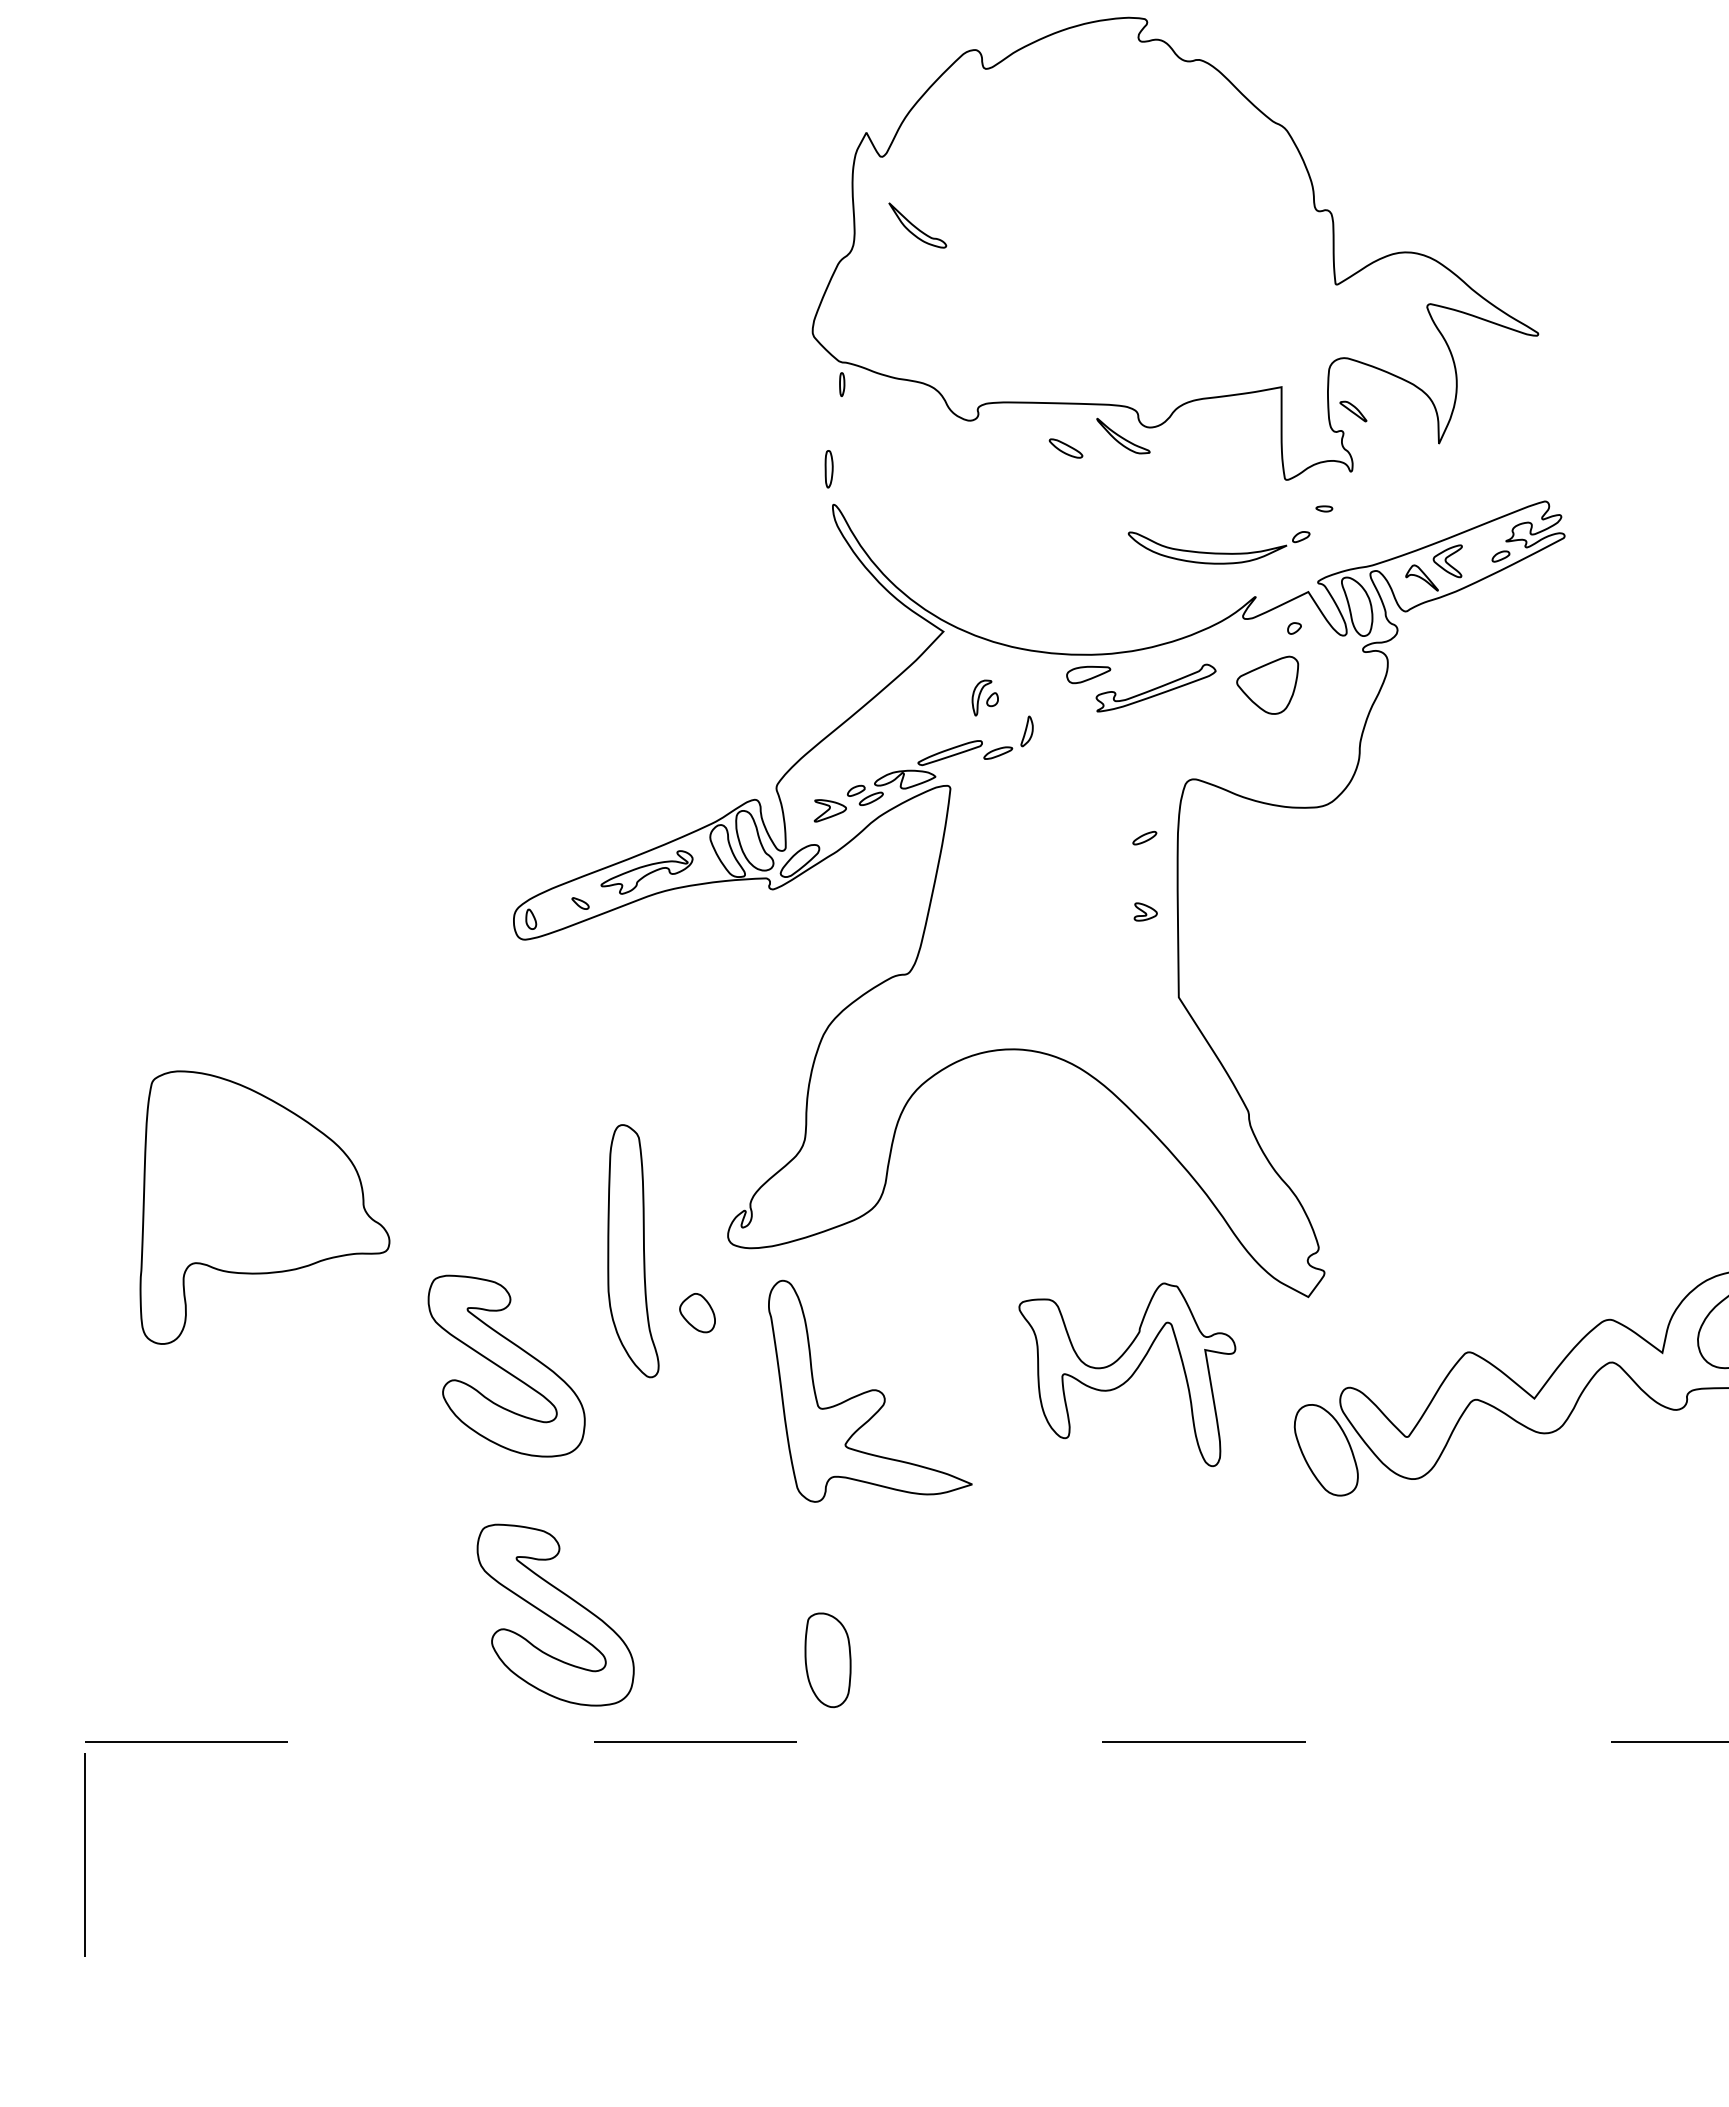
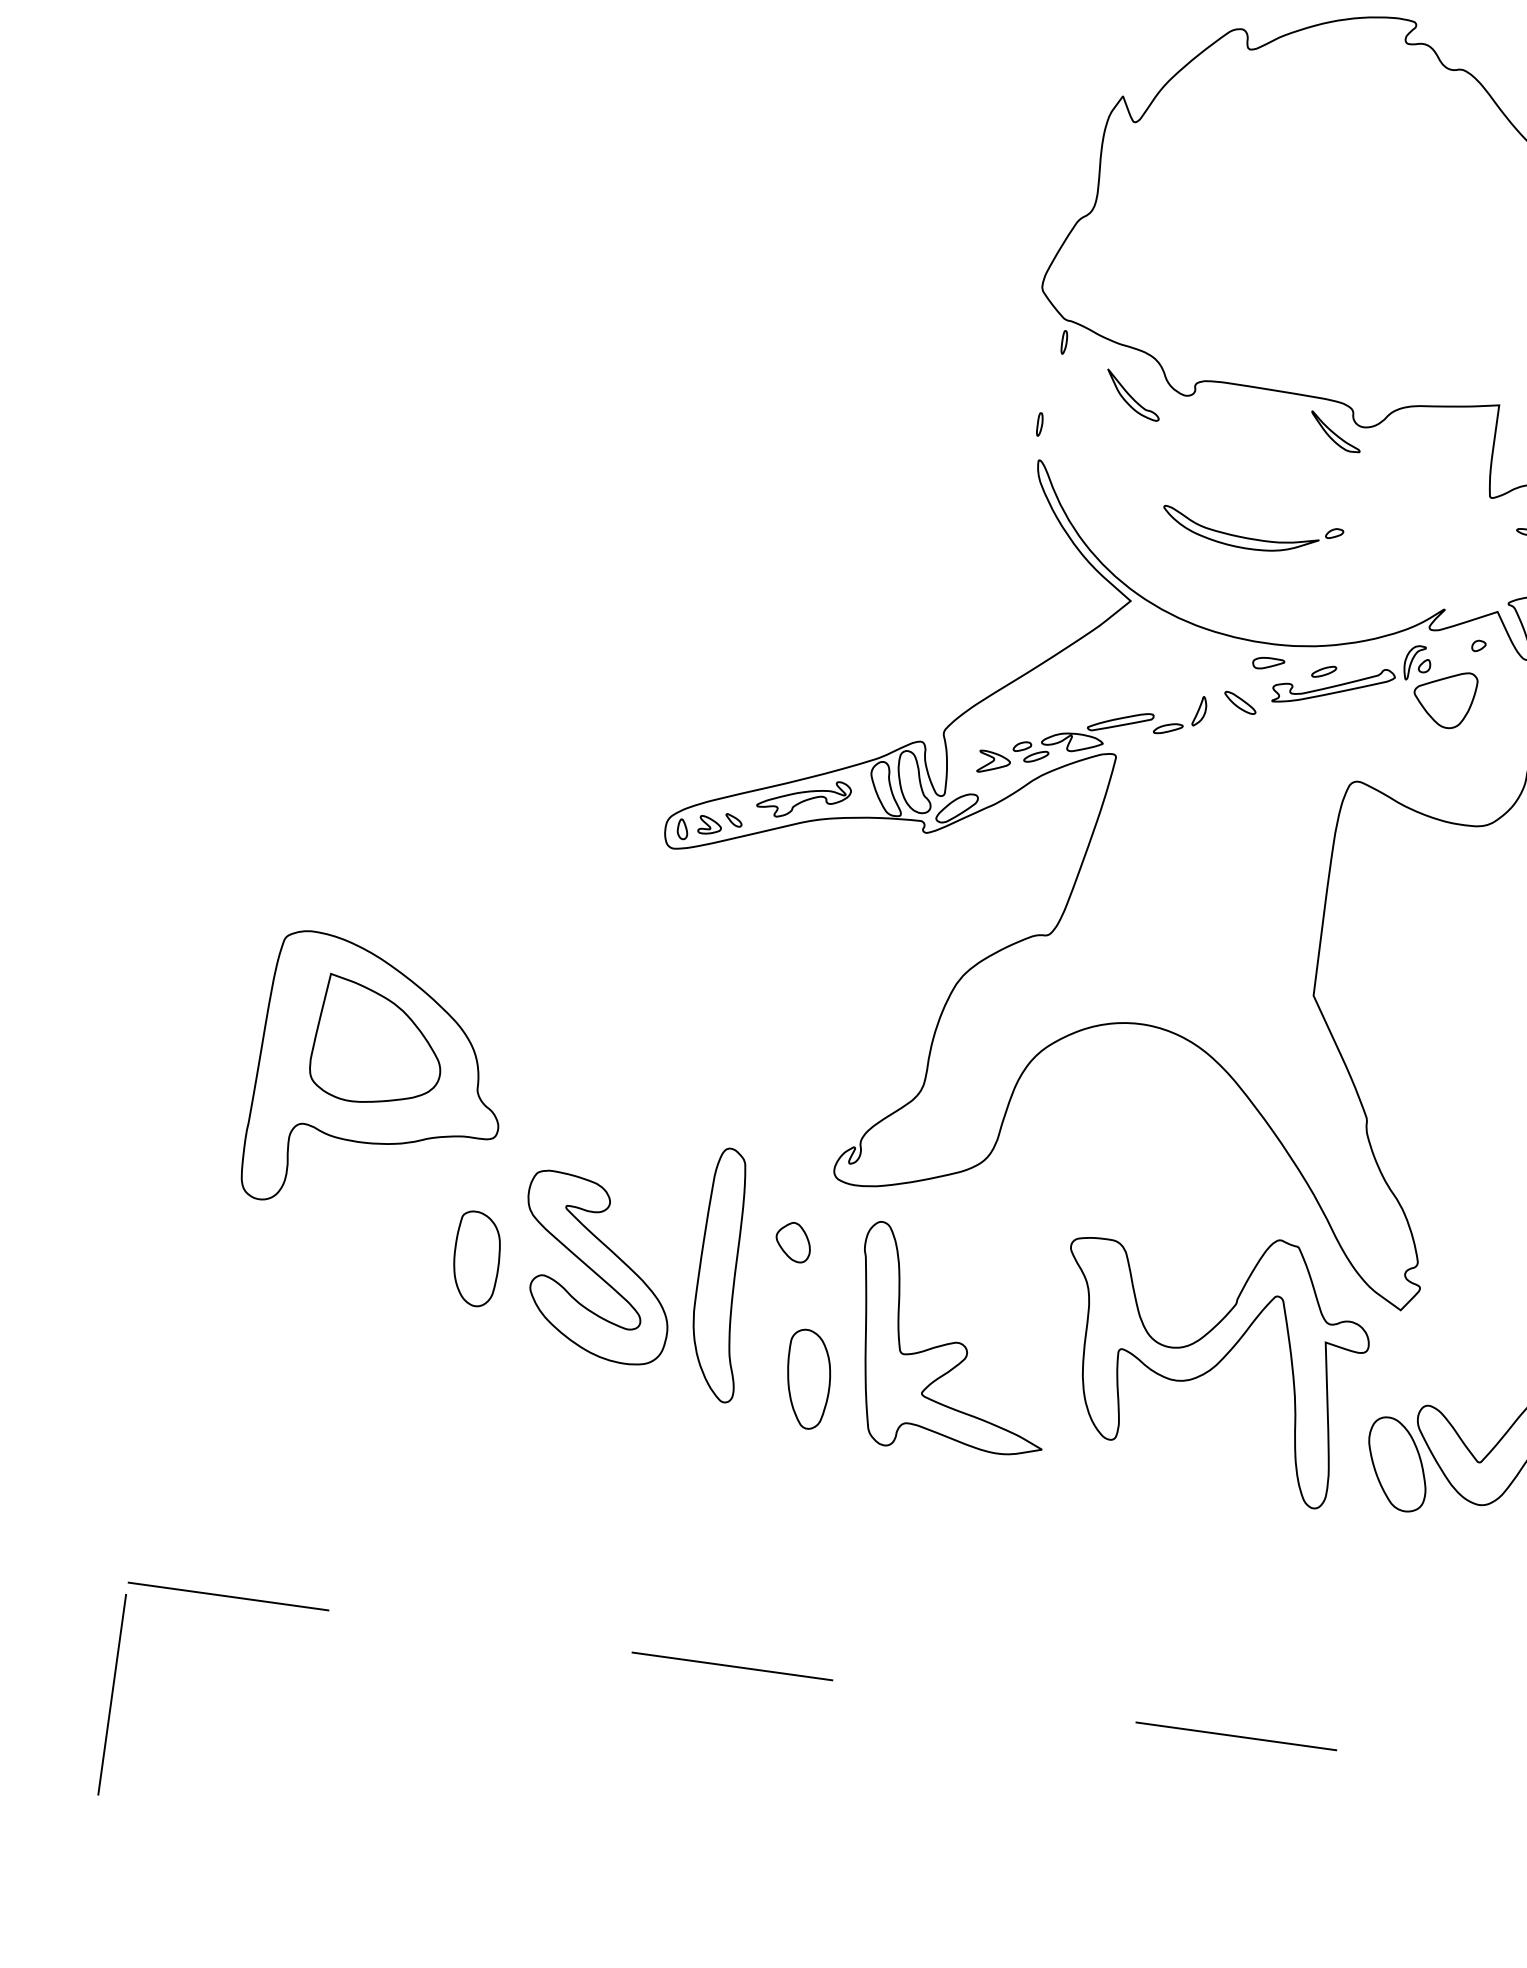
part: (917, 225) -> (1133, 395), moved
part: (1065, 448) -> (1239, 702), moved
part: (829, 469) -> (1040, 424), size x0.62
part: (1218, 547) -> (1251, 532), moved
part: (1088, 674) -> (1268, 663), size x0.71
part: (984, 697) -> (1416, 662), moved
part: (1144, 837) -> (1323, 671), moved
part: (1145, 911) -> (709, 825), moved
part: (259, 1172) -> (378, 1042), added
part: (633, 1251) -> (724, 1275), moved
part: (1127, 1374) -> (1210, 1362), size x1.43
part: (730, 1446) -> (807, 1378), added
part: (555, 1614) -> (611, 1521), removed
part: (827, 1660) -> (476, 1259), moved

